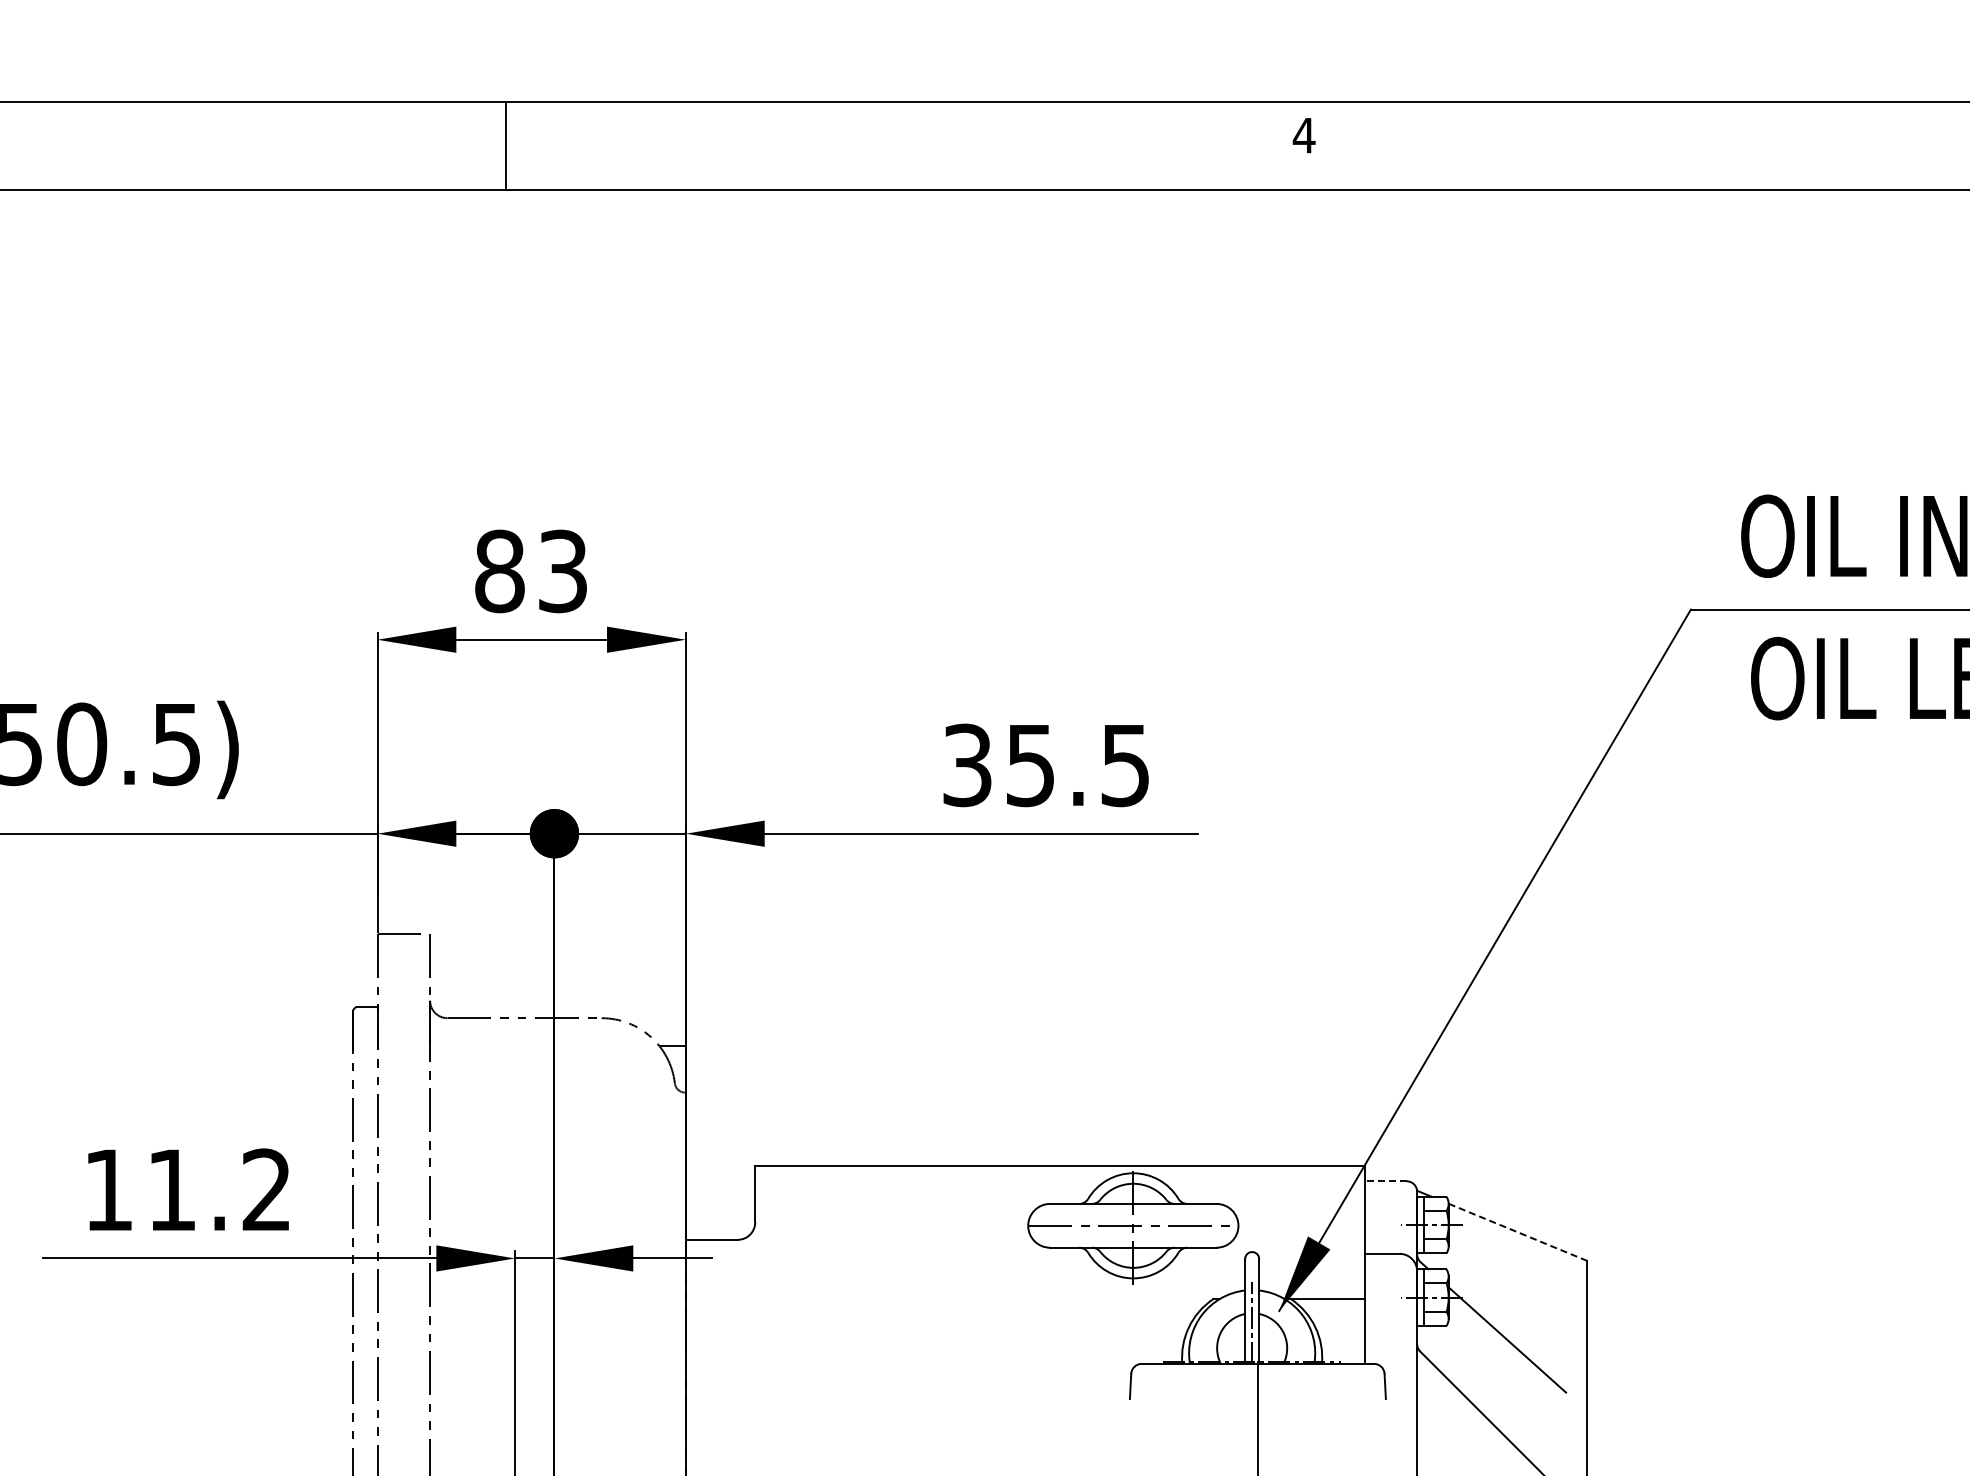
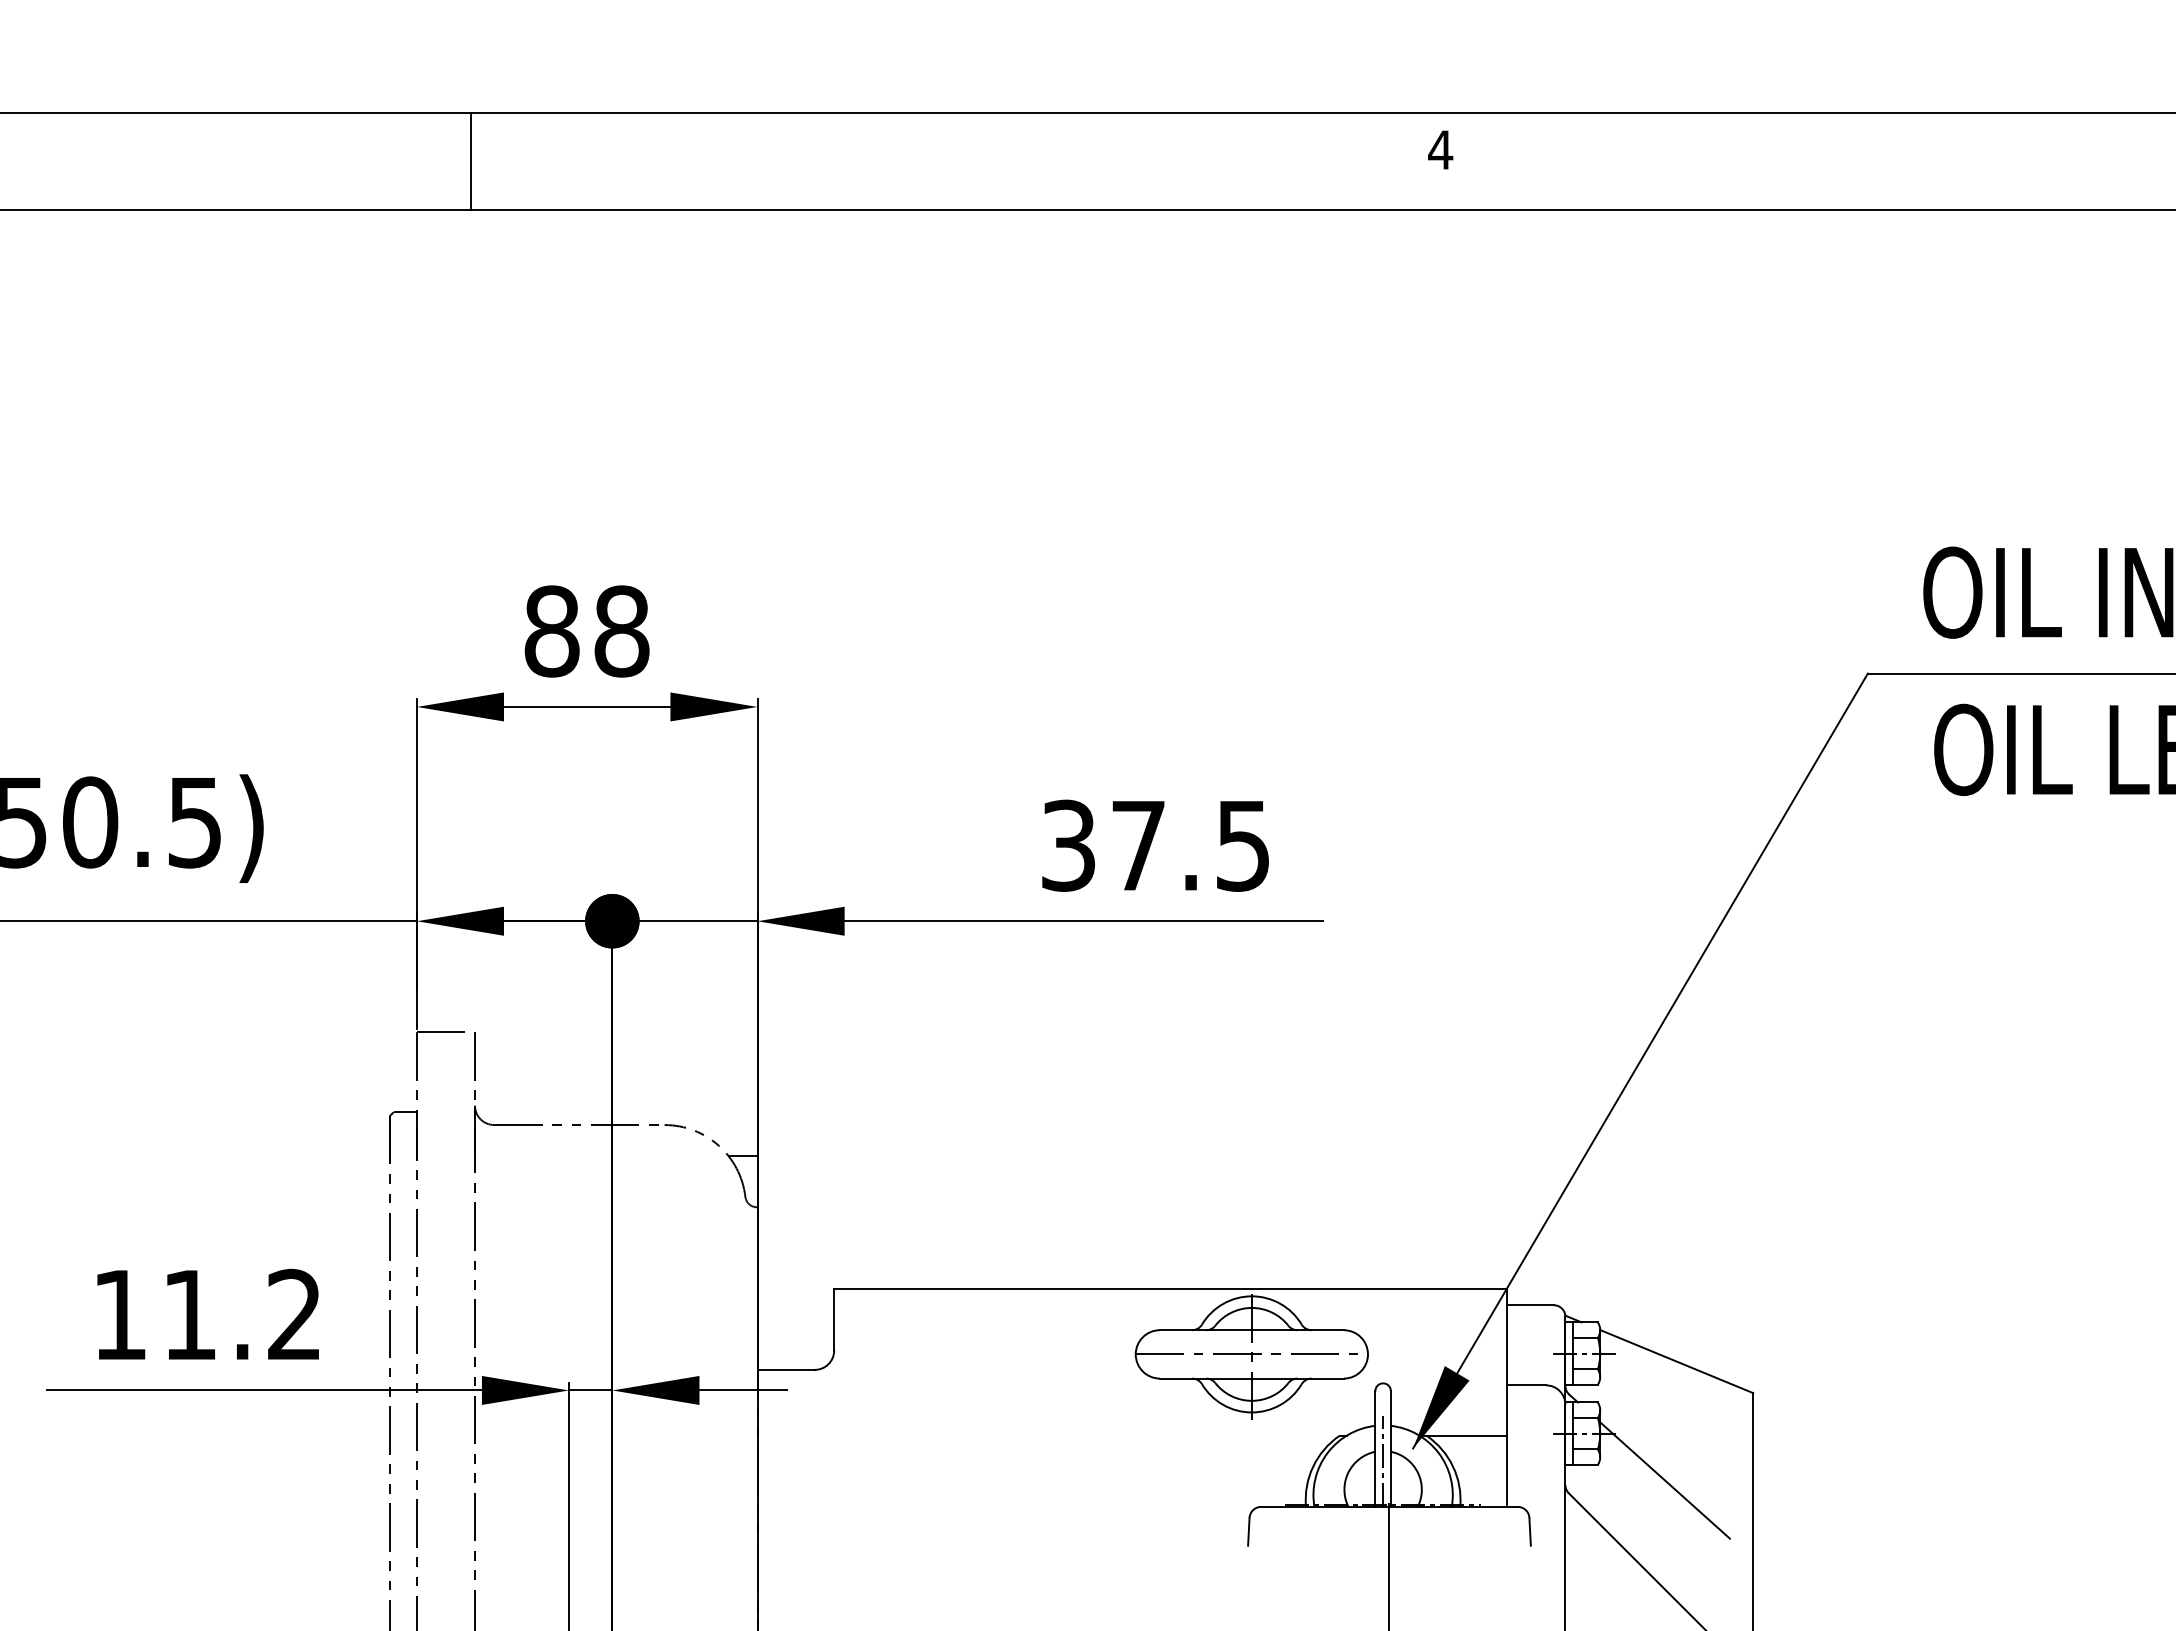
line: (506, 145) -> (471, 160), moved
text: (563, 571) -> (622, 631), 83 -> 88
text: (1030, 766) -> (1138, 846), 35.5 -> 37.5
line: (1385, 1181) -> (1530, 1305), dashed -> solid
line: (1517, 1232) -> (1676, 1361), dashed -> solid

